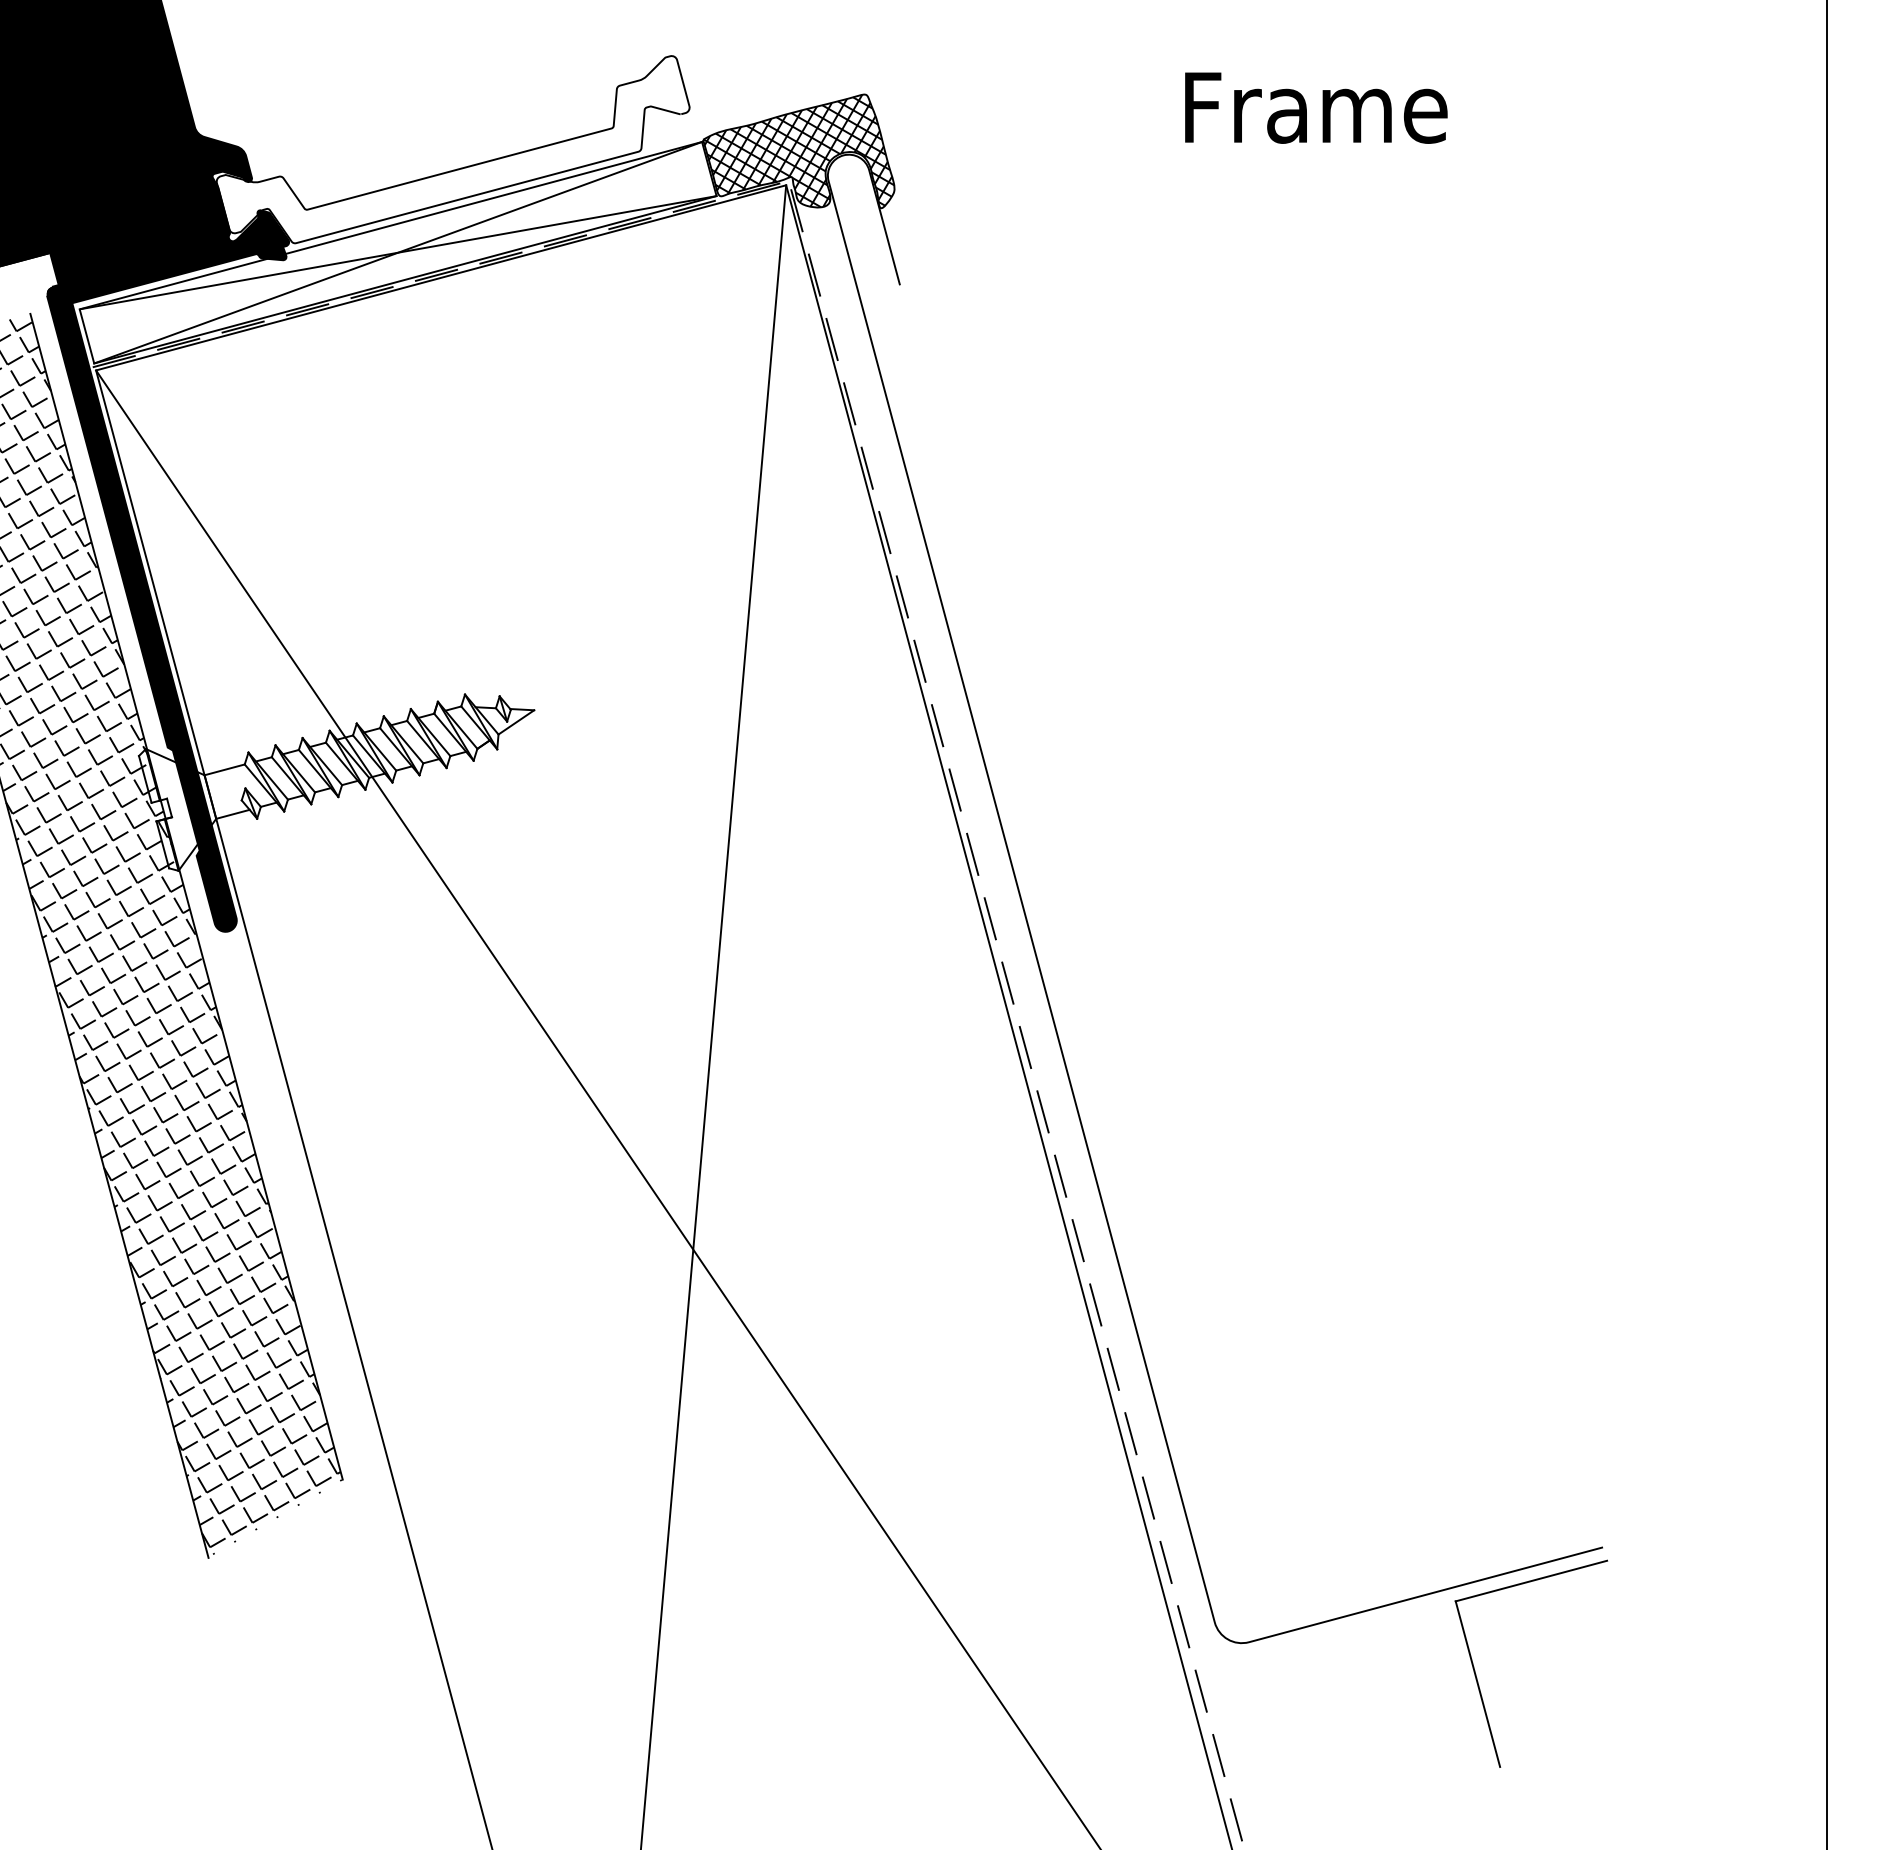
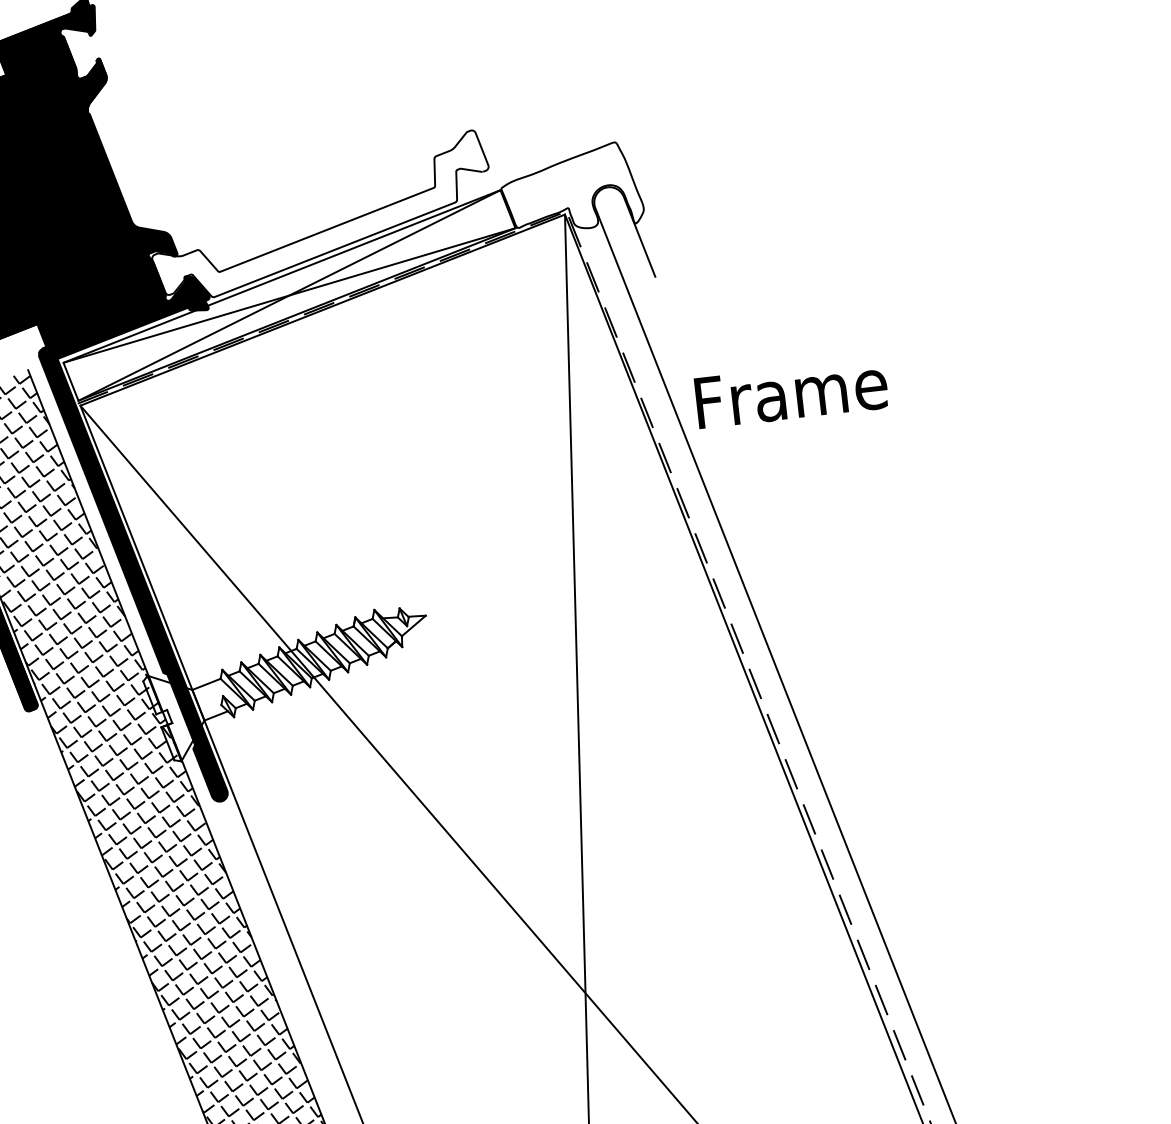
text: (1316, 107) -> (791, 392), moved
hatch: (798, 150) -> (571, 188), removed

